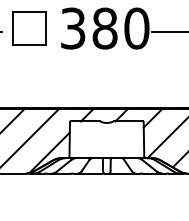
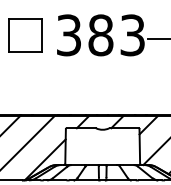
text: (136, 28) -> (132, 35), 380 -> 383

